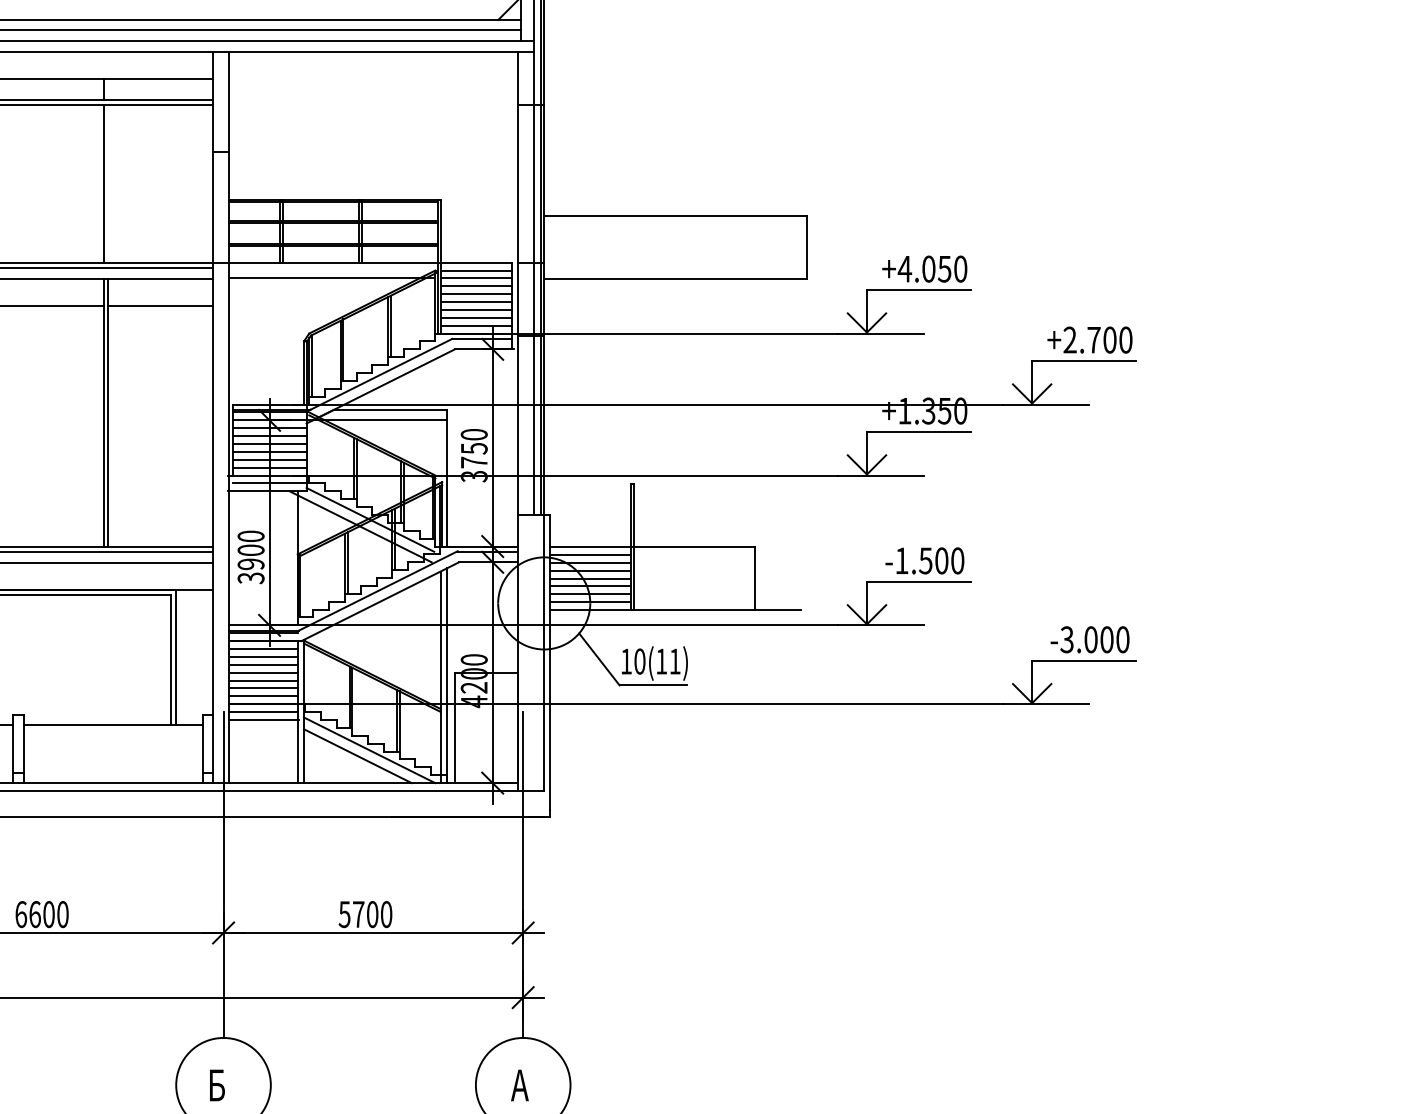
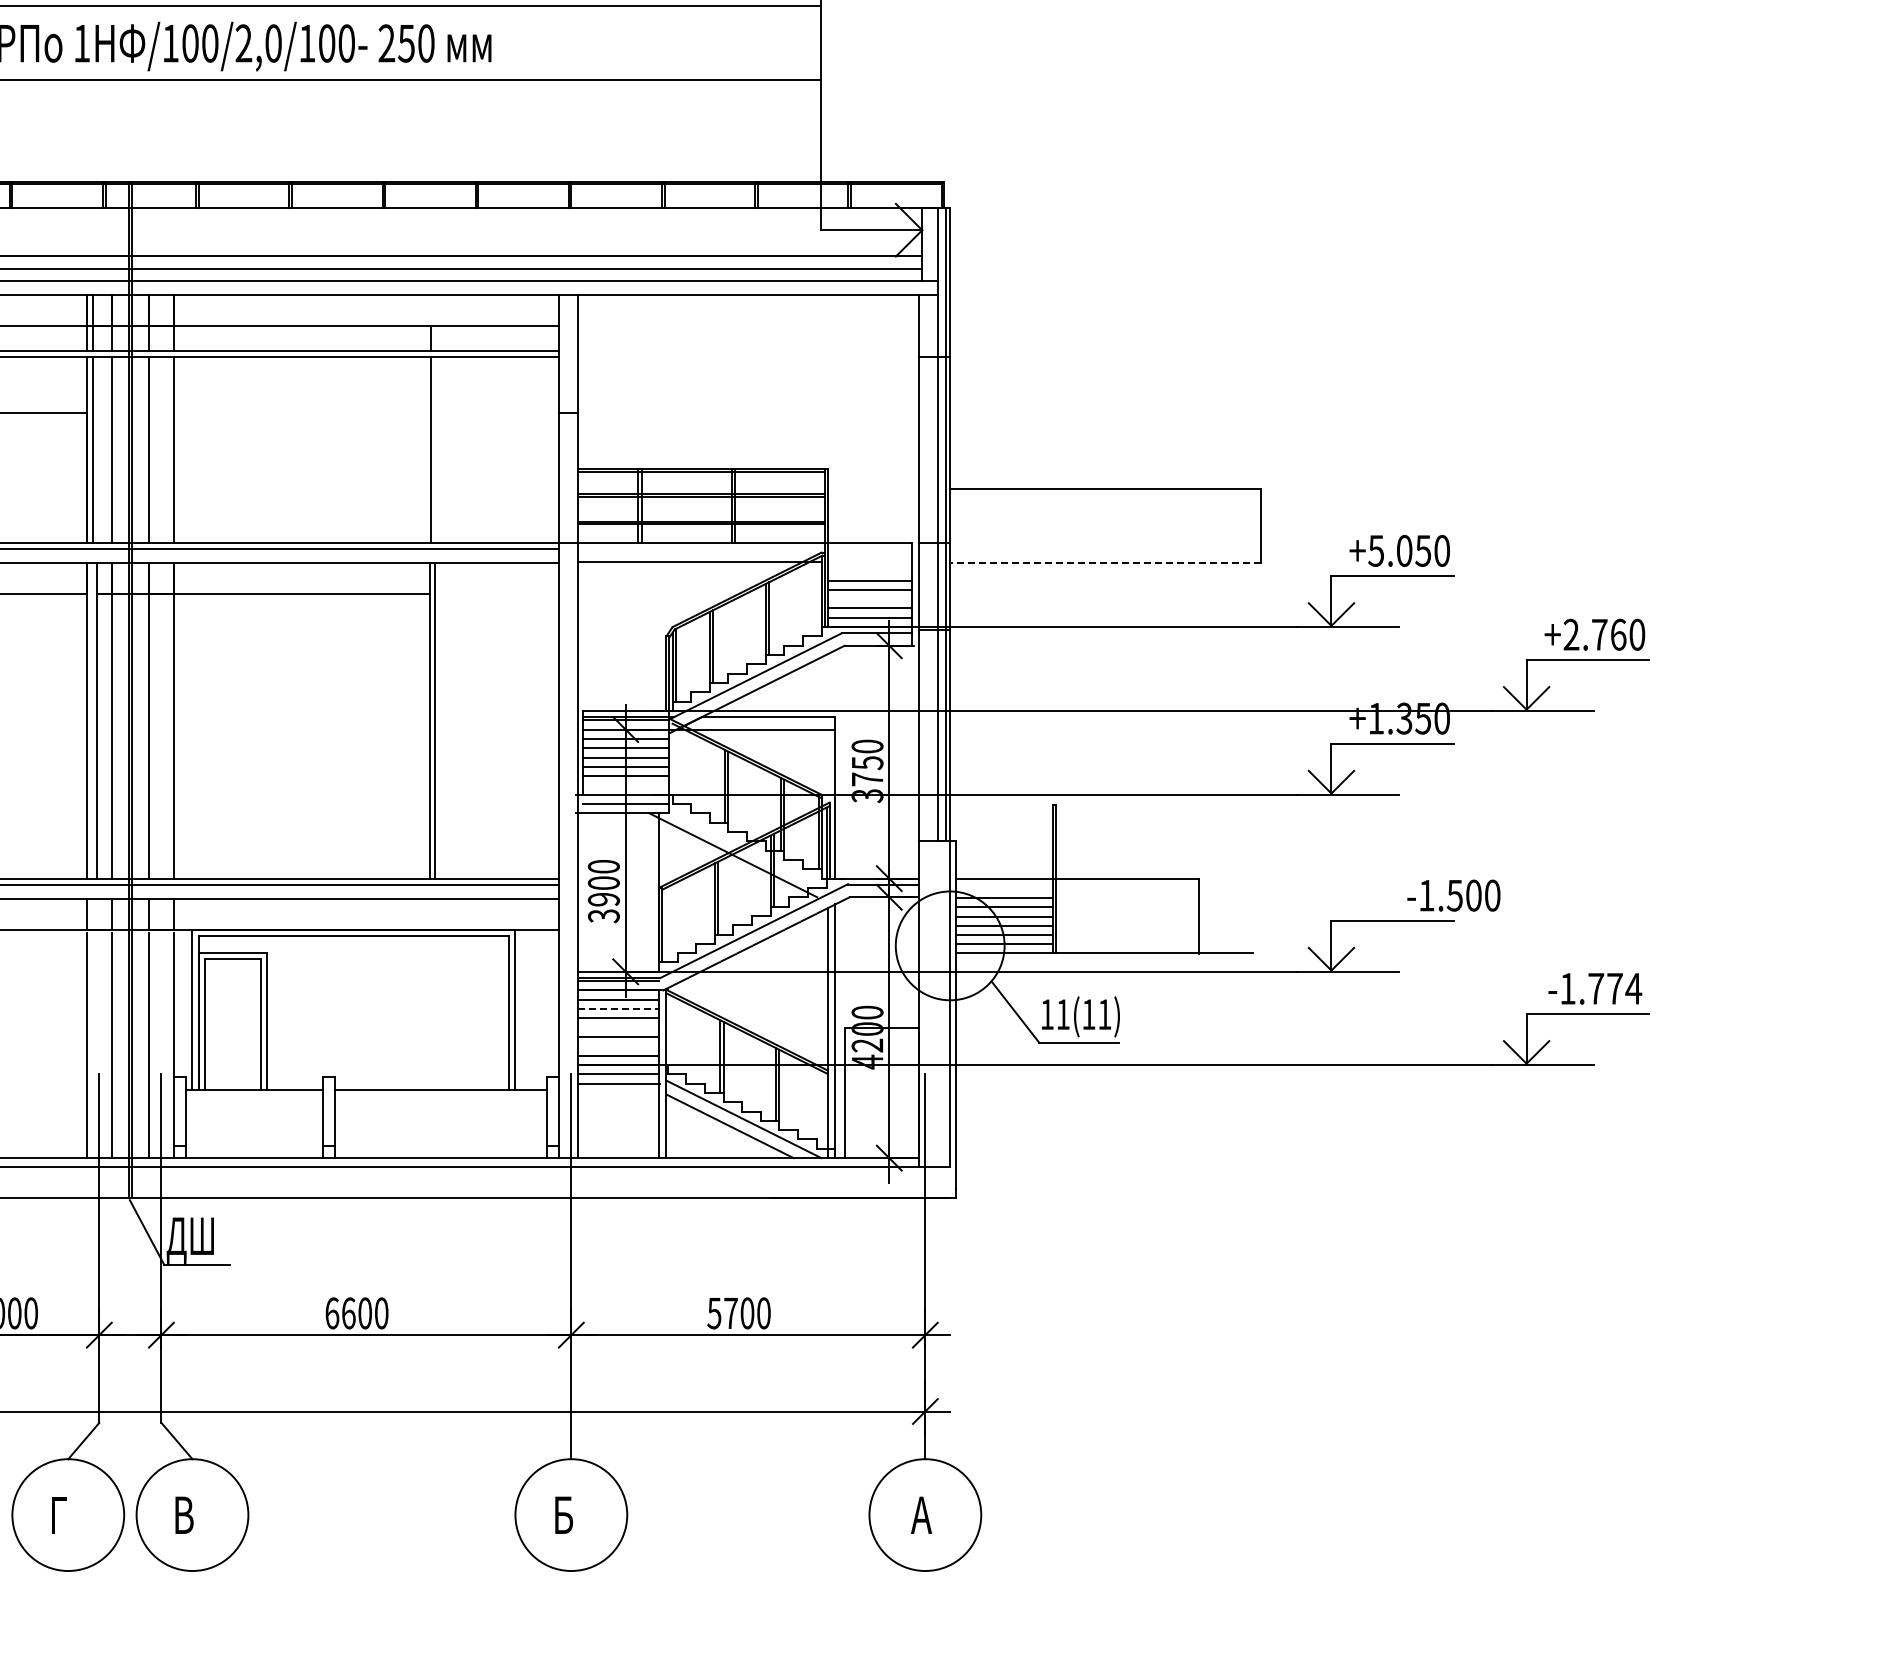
text: (904, 268) -> (1375, 550), +4.050 -> +5.050
line: (475, 270) -> (869, 552), removed
line: (475, 278) -> (869, 561), removed
line: (675, 279) -> (1105, 563), solid -> dashed
line: (475, 286) -> (869, 571), removed
line: (160, 305) -> (496, 594), removed
line: (475, 310) -> (869, 599), removed
text: (1109, 339) -> (1618, 634), +2.700 -> +2.760
line: (269, 467) -> (625, 785), removed
line: (370, 519) -> (744, 846), removed
line: (590, 554) -> (1004, 888), removed
text: (924, 560) -> (1453, 895), moved
text: (1094, 639) -> (1600, 988), -3.000 -> -1.774
line: (263, 657) -> (618, 1009), solid -> dashed
text: (639, 661) -> (1062, 1014), 10(11) -> 11(11)
line: (262, 672) -> (617, 1027), removed
line: (262, 688) -> (617, 1046), removed

